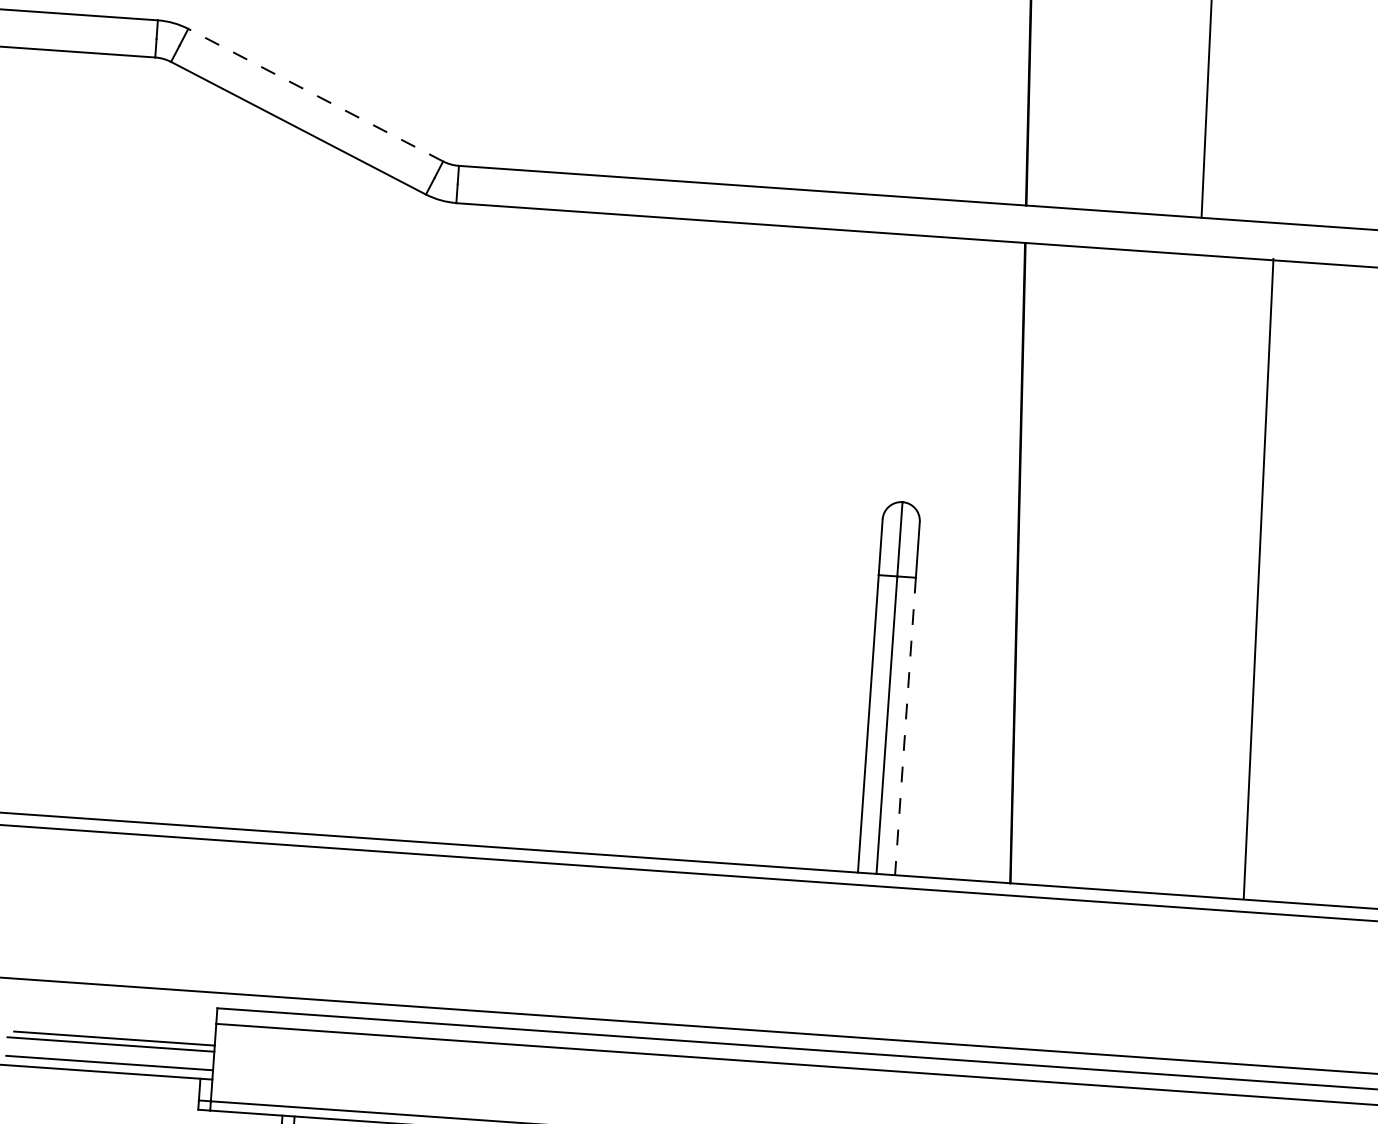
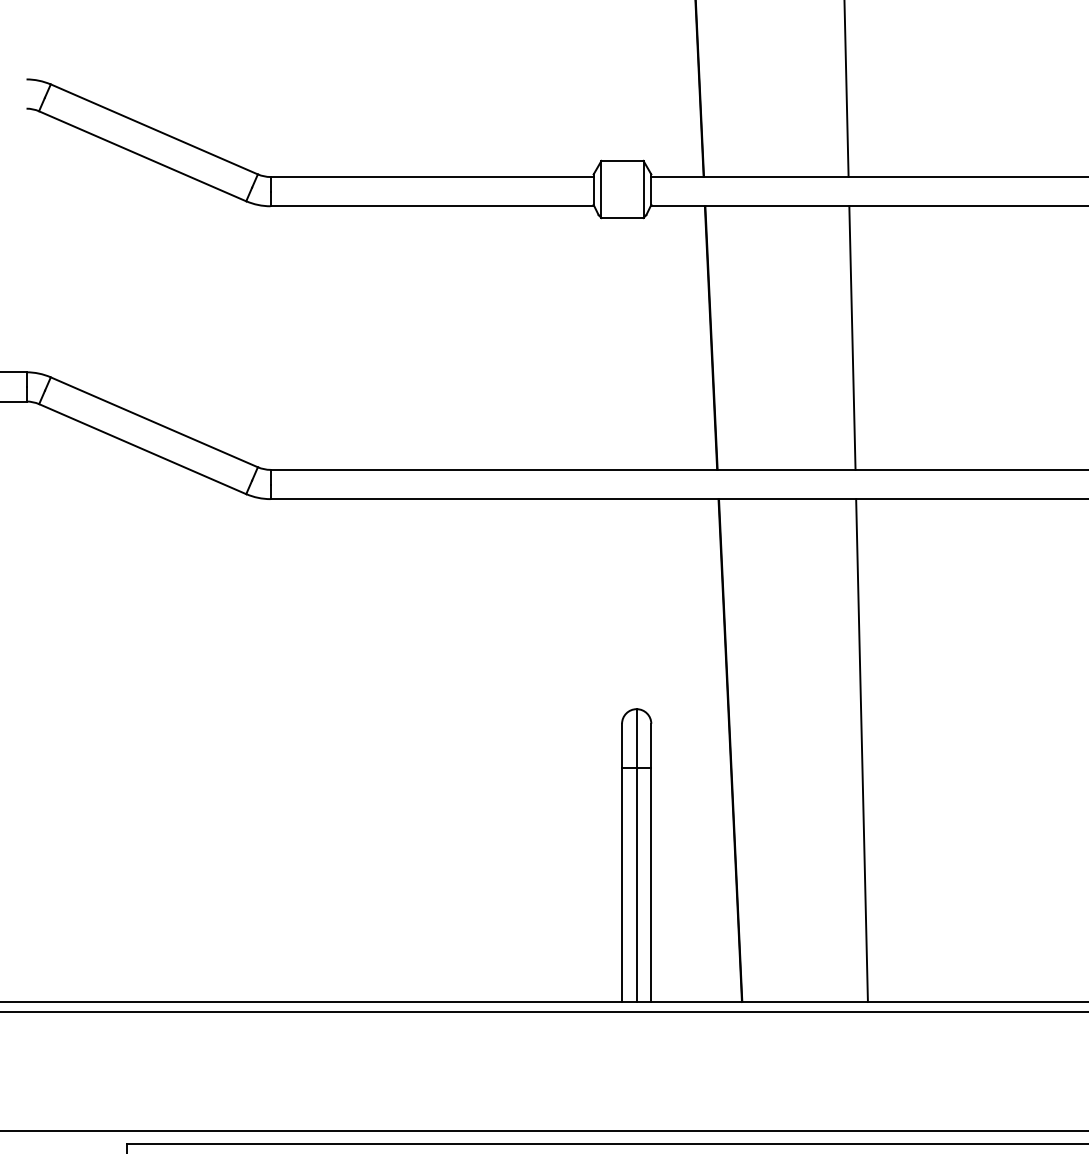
line: (315, 95) -> (154, 422), dashed -> solid
line: (1257, 578) -> (861, 750), moved
line: (905, 727) -> (651, 885), dashed -> solid

